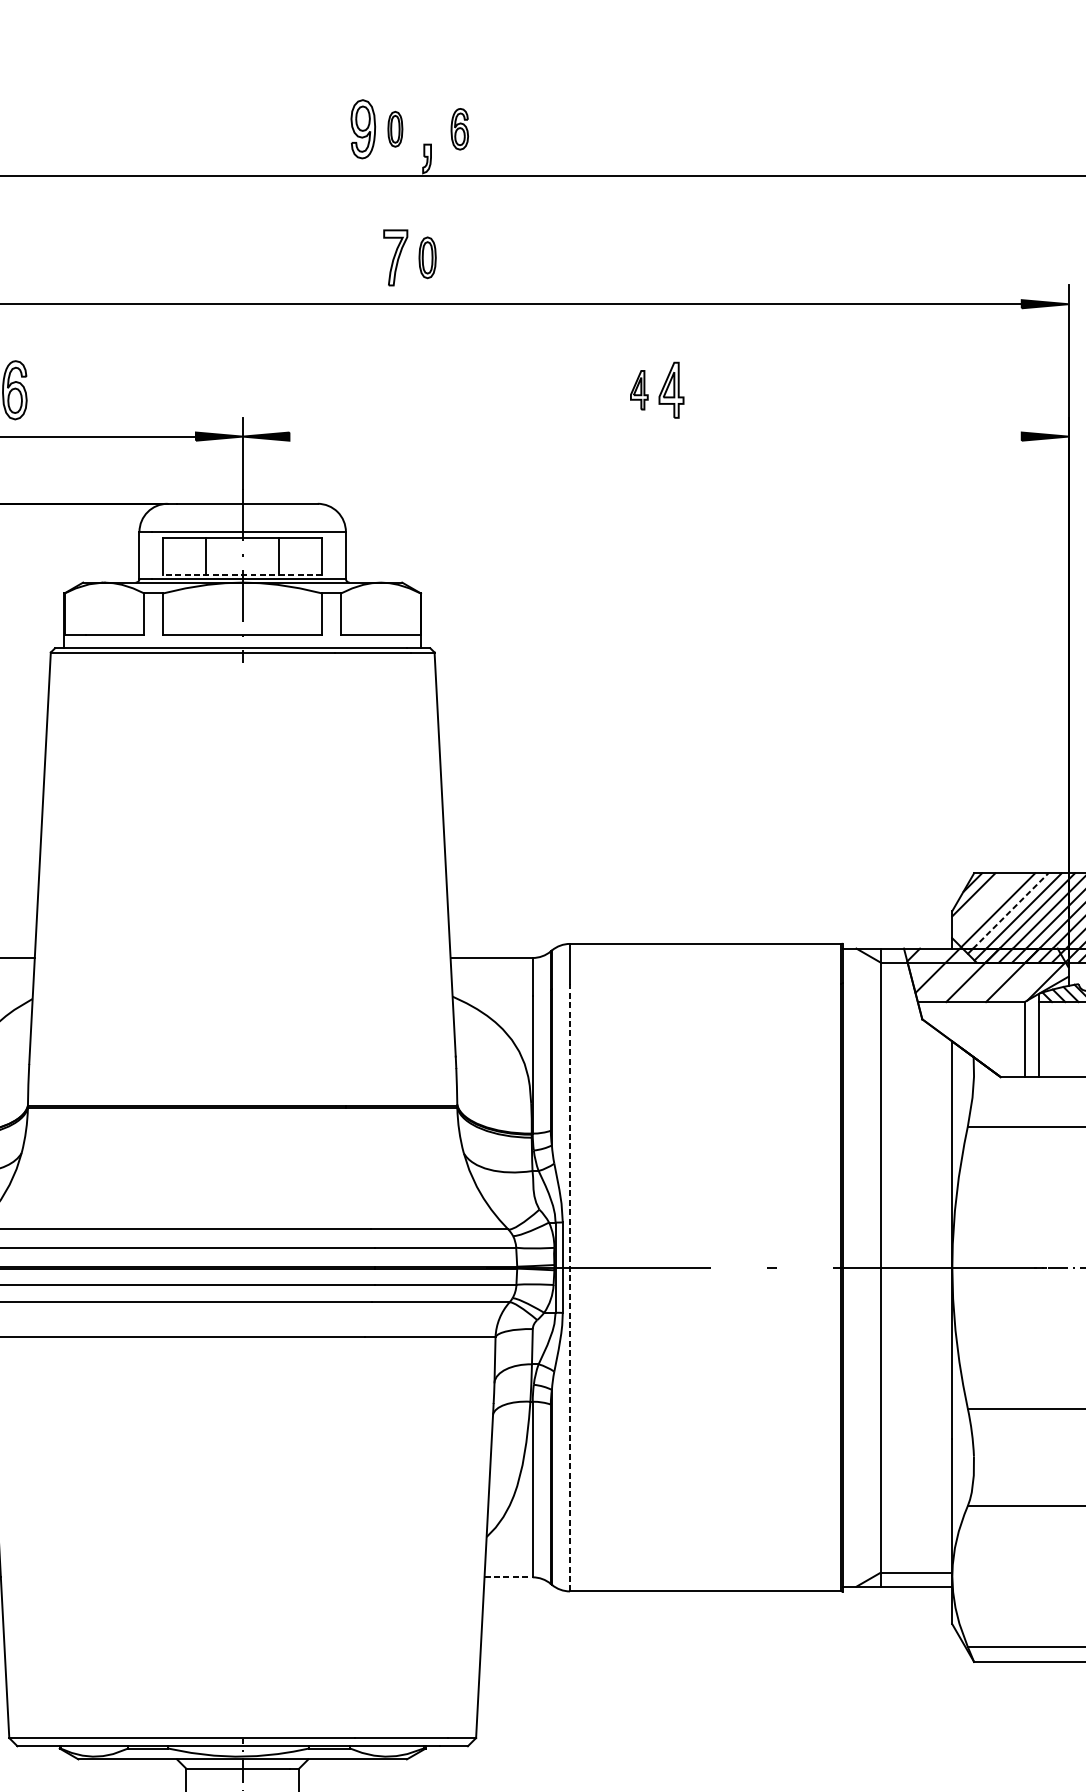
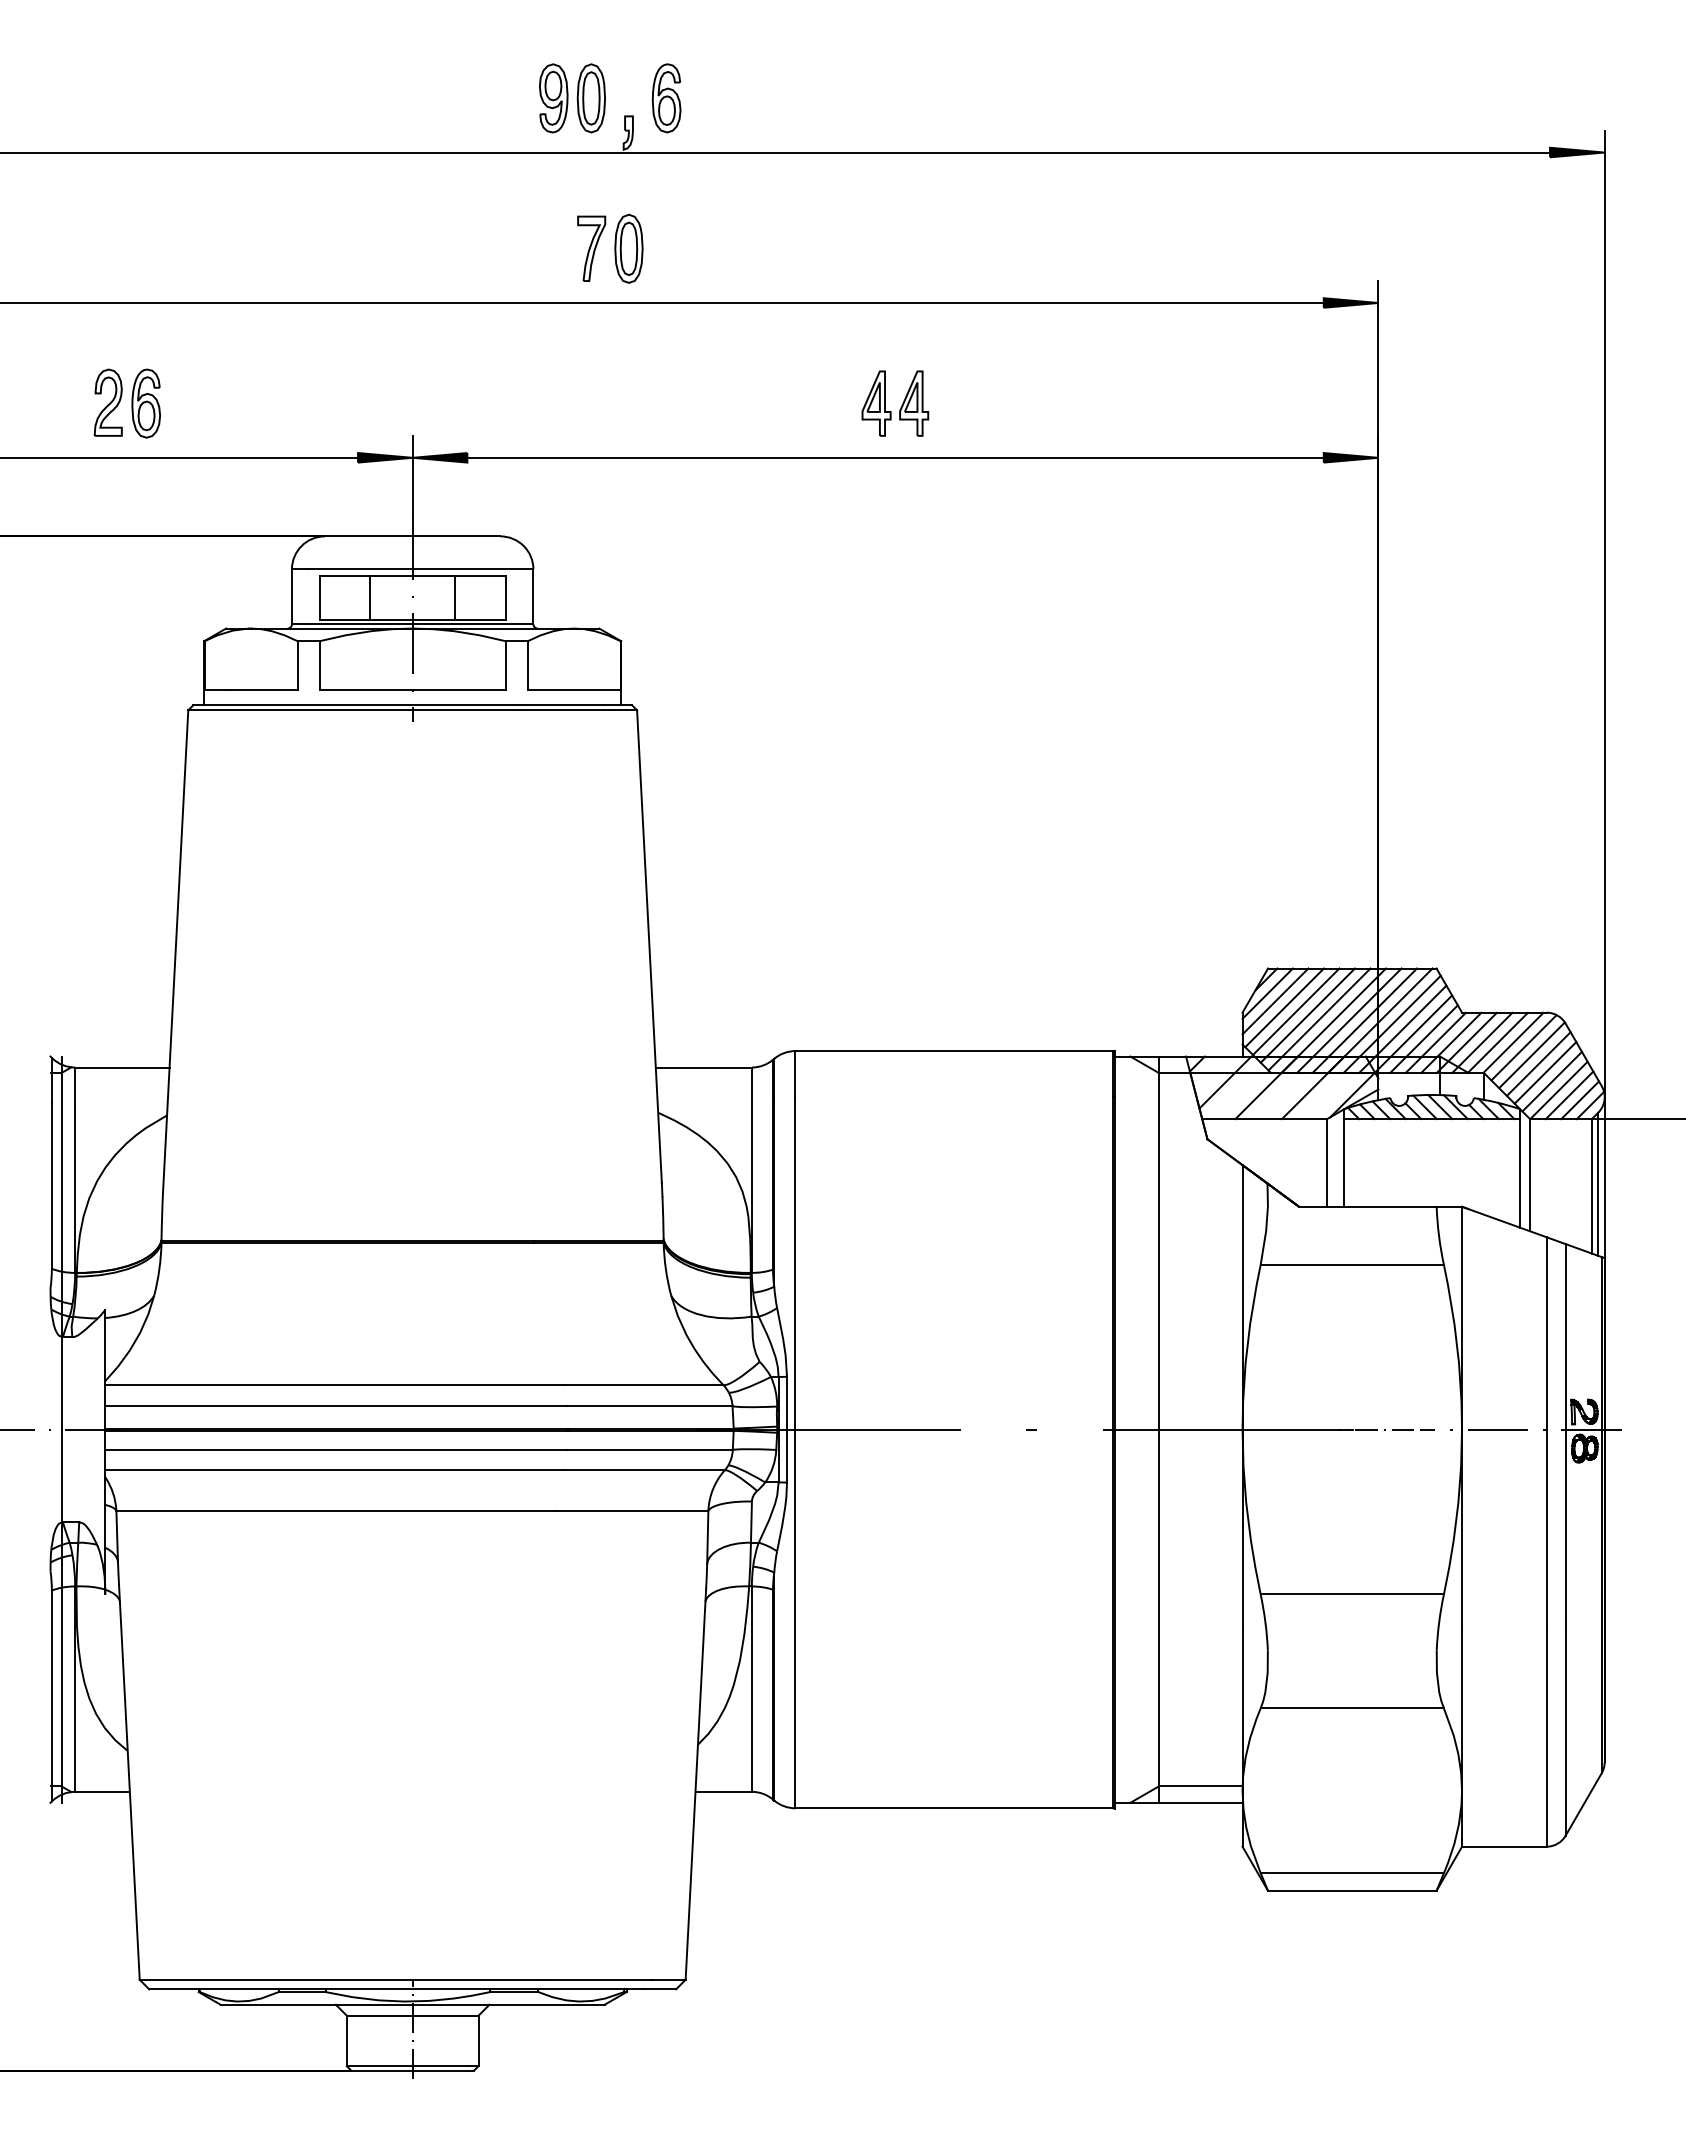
part: (394, 129) -> (590, 98), size x1.67
part: (459, 129) -> (666, 98), size x1.43
part: (427, 257) -> (628, 248), size x1.43
part: (639, 390) -> (876, 403), size x1.43
line: (655, 436) -> (895, 457), added
line: (242, 574) -> (412, 619), dashed -> solid
line: (980, 901) -> (1275, 1001), added
line: (988, 906) -> (1284, 1007), added
line: (1011, 910) -> (1311, 1012), dashed -> solid
line: (570, 1287) -> (795, 1452), dashed -> solid
line: (509, 1577) -> (724, 1791), dashed -> solid

